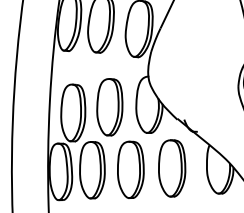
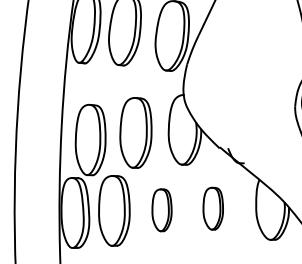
part: (172, 168) -> (213, 208), size x0.6
part: (130, 169) -> (161, 210), size x0.6

